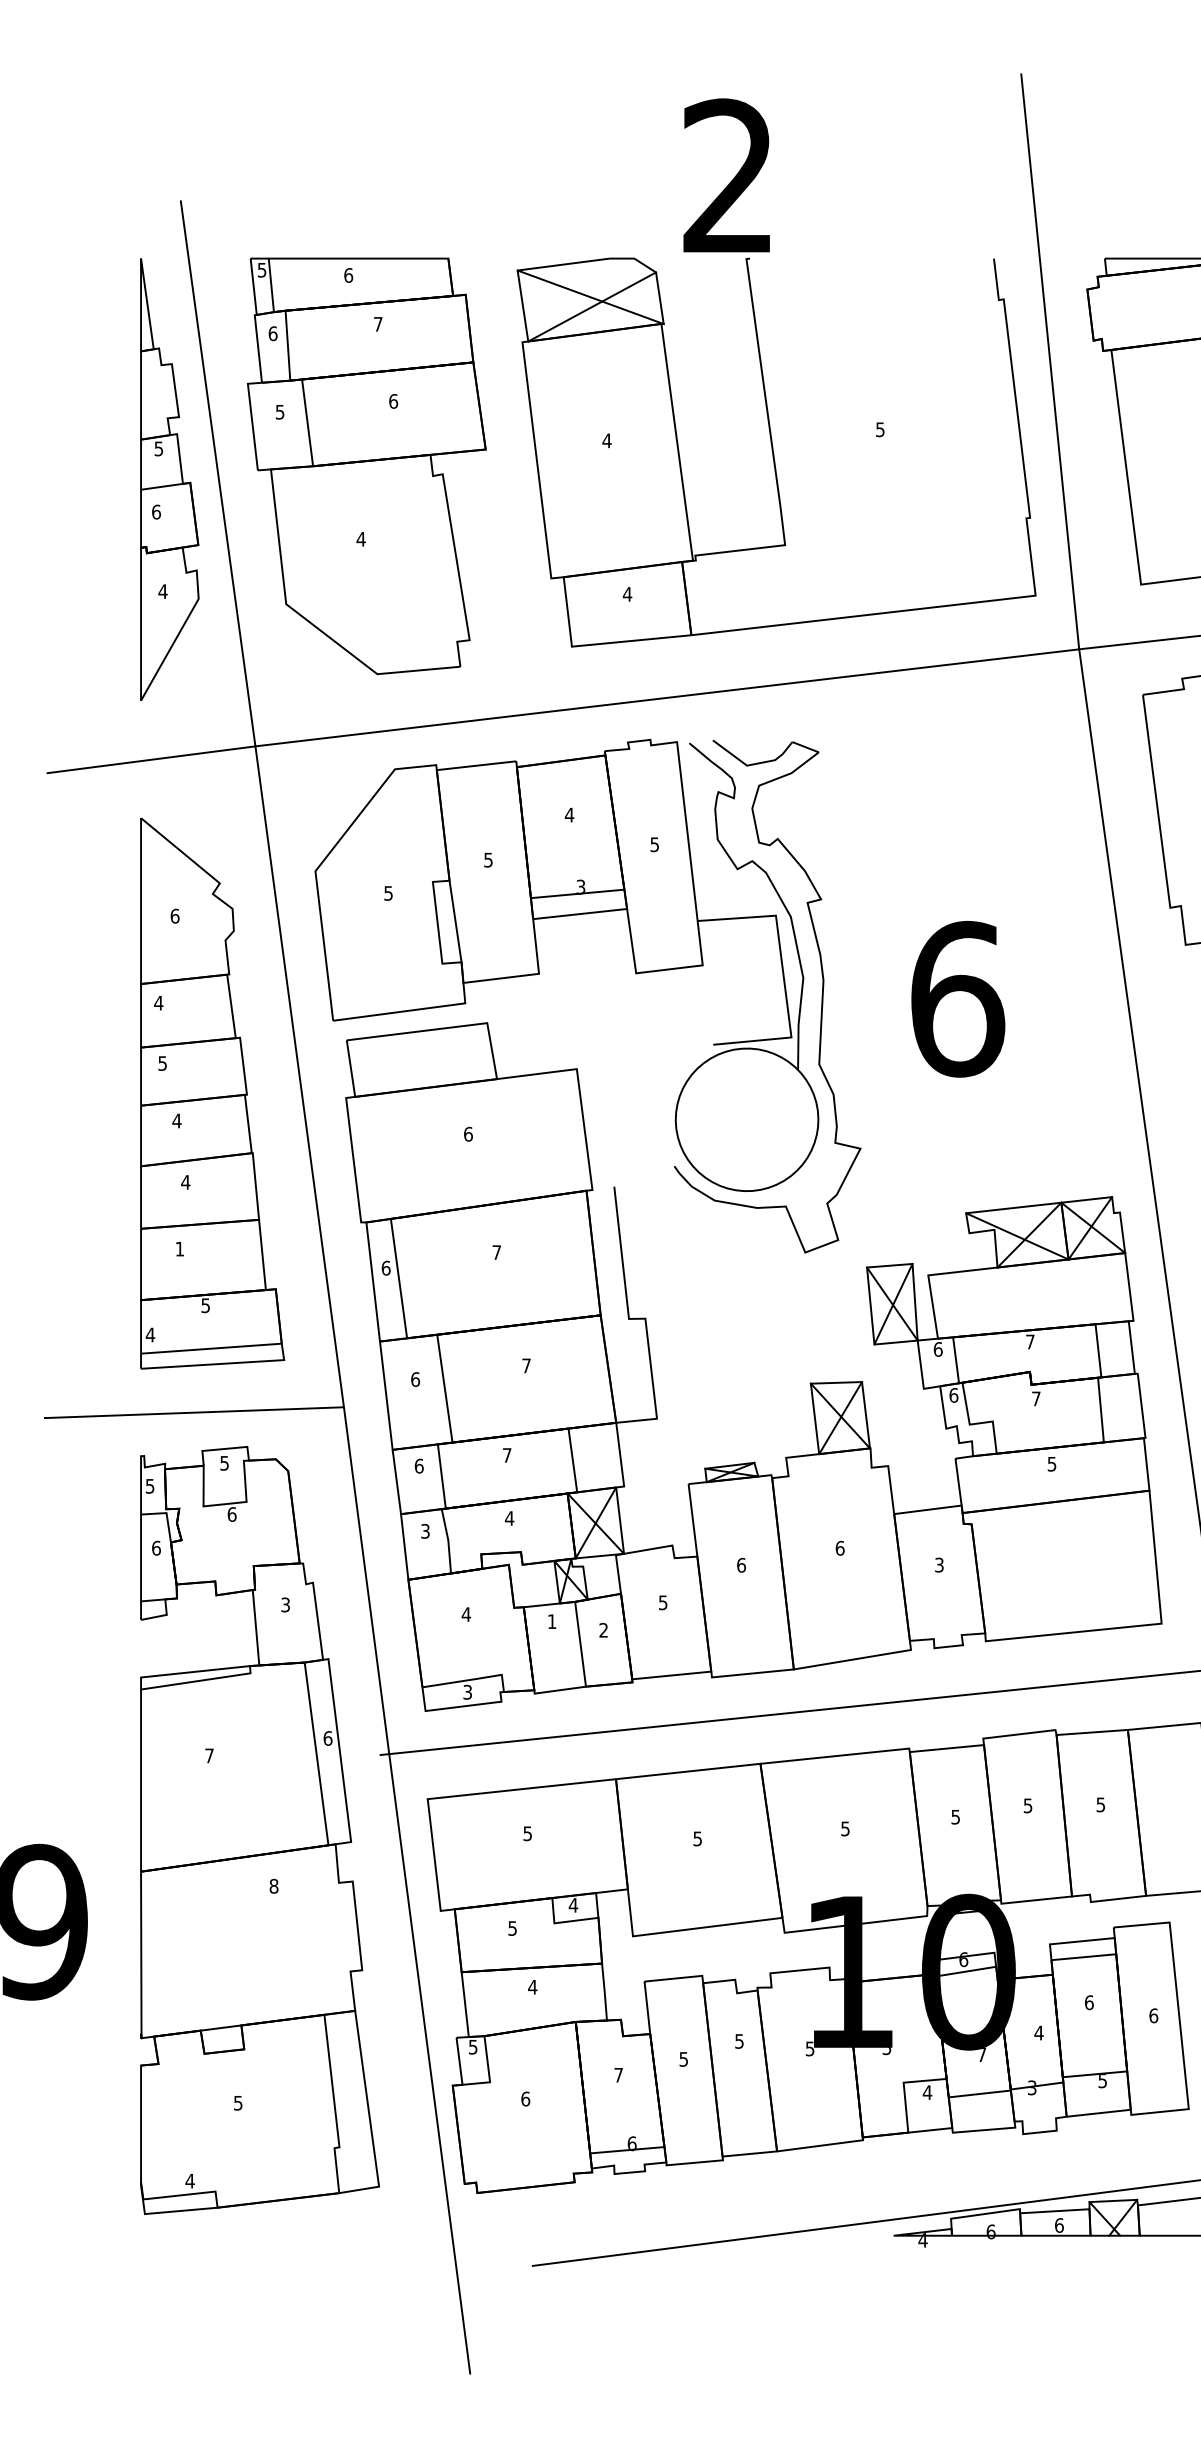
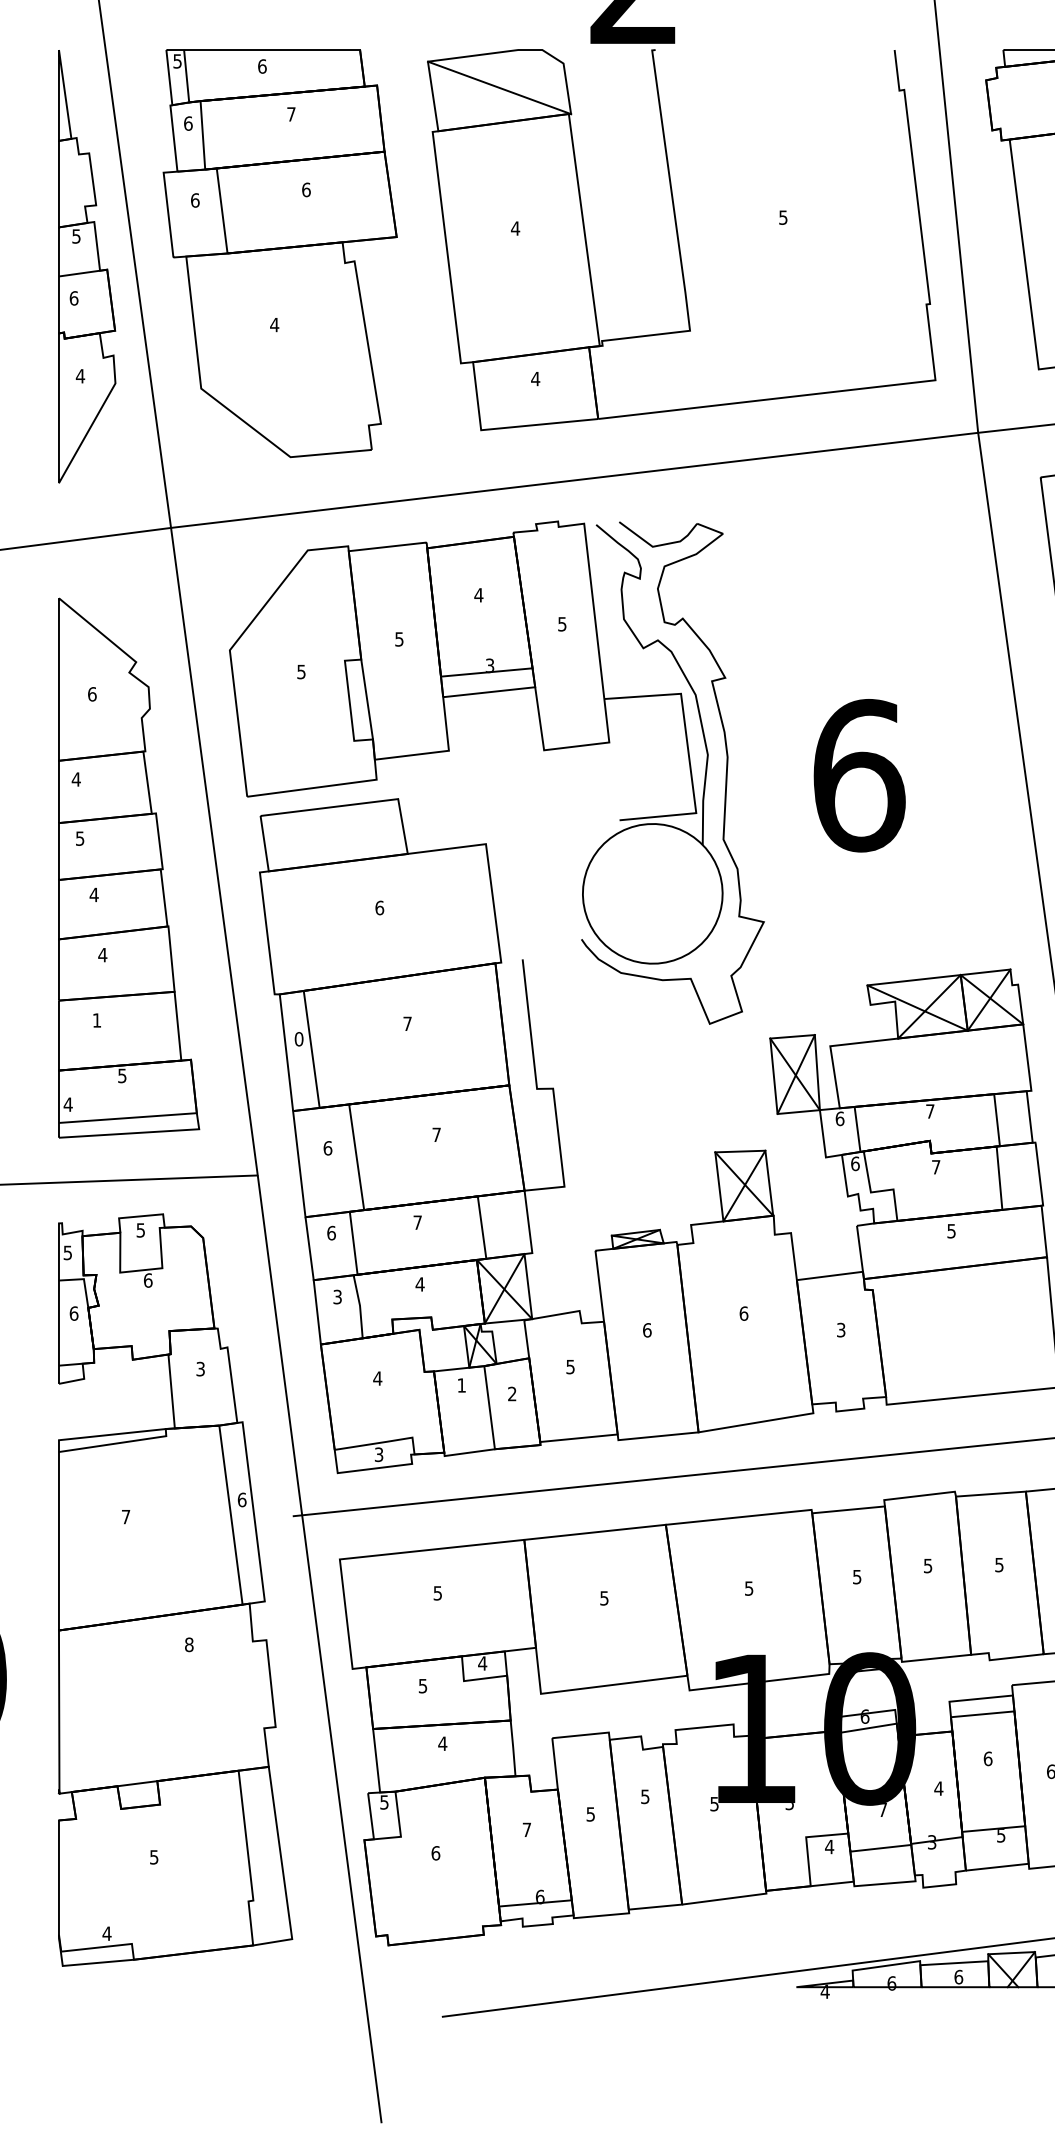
line: (592, 306) -> (501, 96), removed
text: (279, 411) -> (194, 199), 5 -> 6
text: (385, 1267) -> (298, 1038), 6 -> 0

